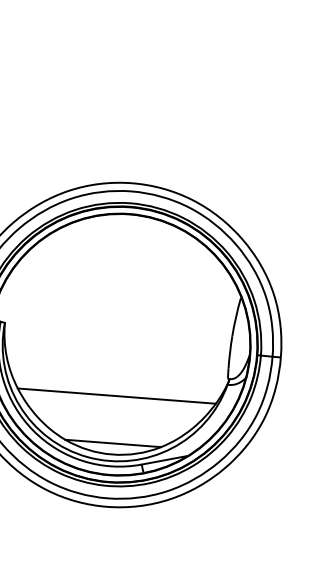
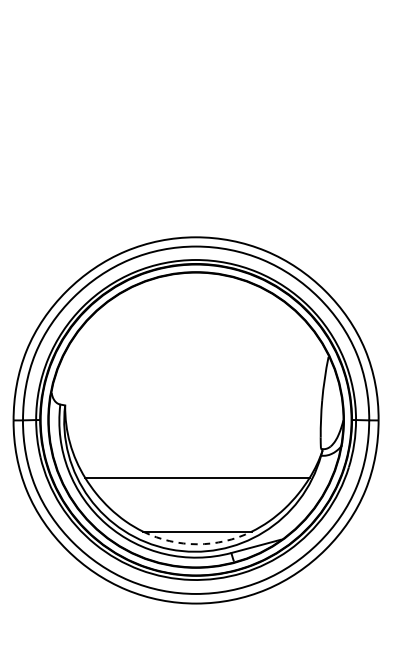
arc: (112, 454) -> (197, 544), solid -> dashed

